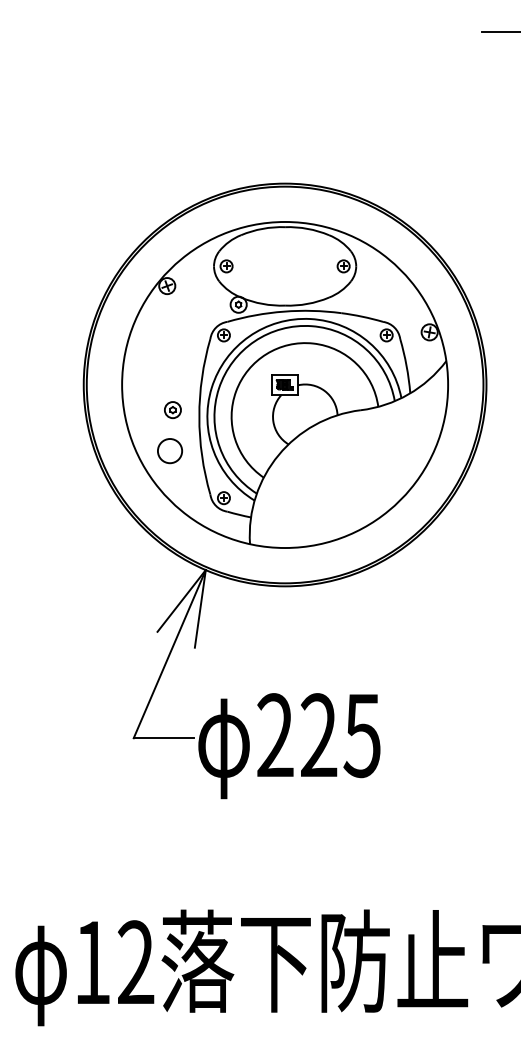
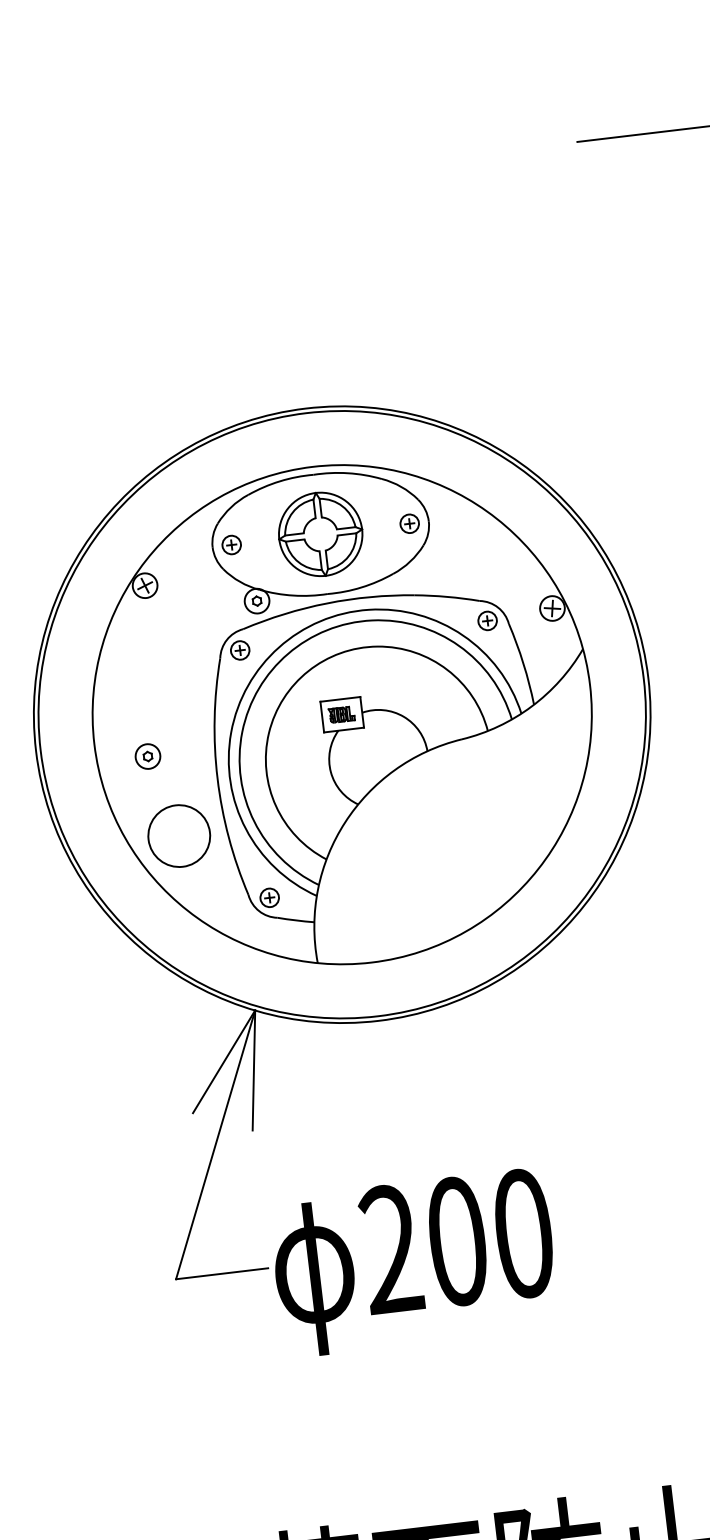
part: (284, 266) -> (319, 534), added
part: (172, 409) -> (147, 755), moved
circle: (169, 450) -> (178, 835), size x1.67
text: (340, 735) -> (489, 1237), 225 -> 200

